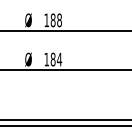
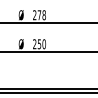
text: (50, 20) -> (37, 15), 188 -> 278
text: (53, 59) -> (39, 44), 184 -> 250

